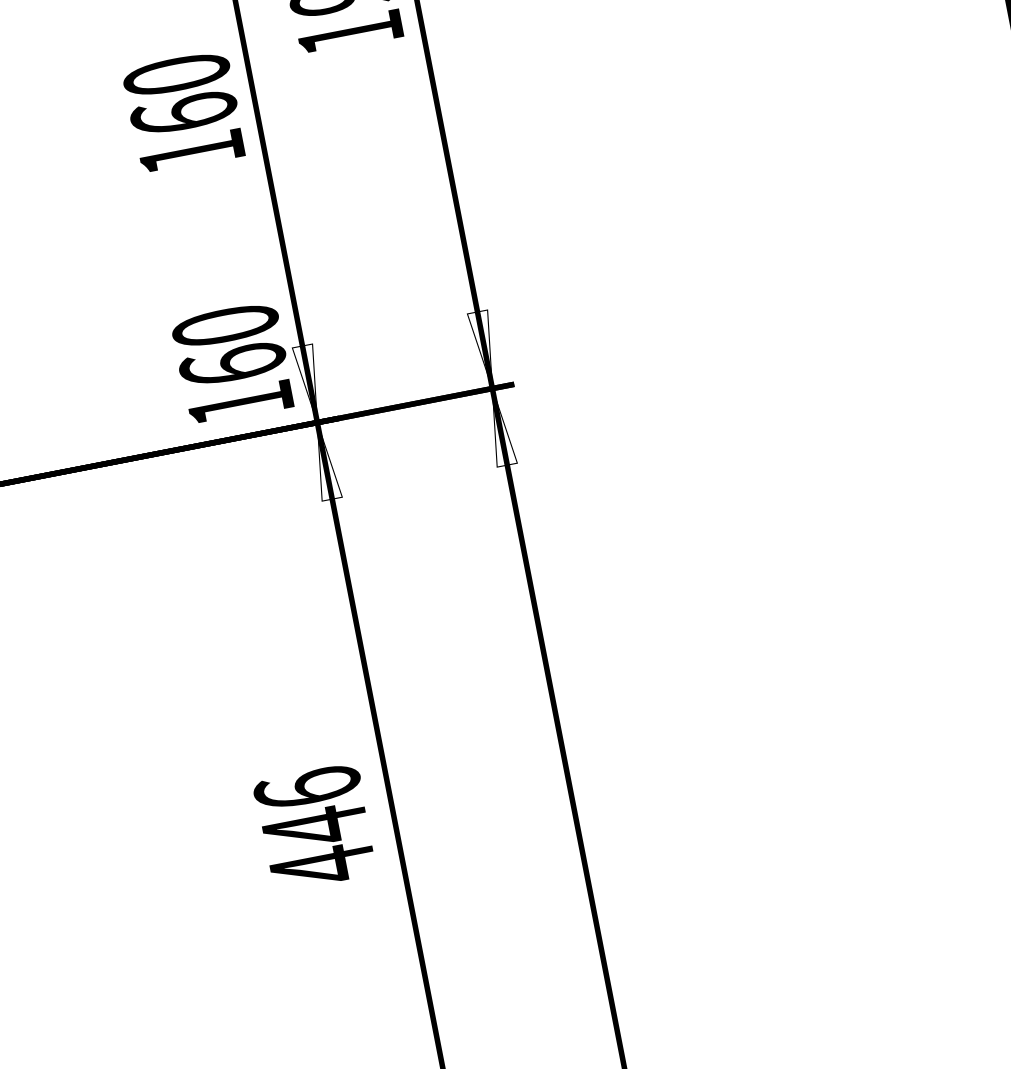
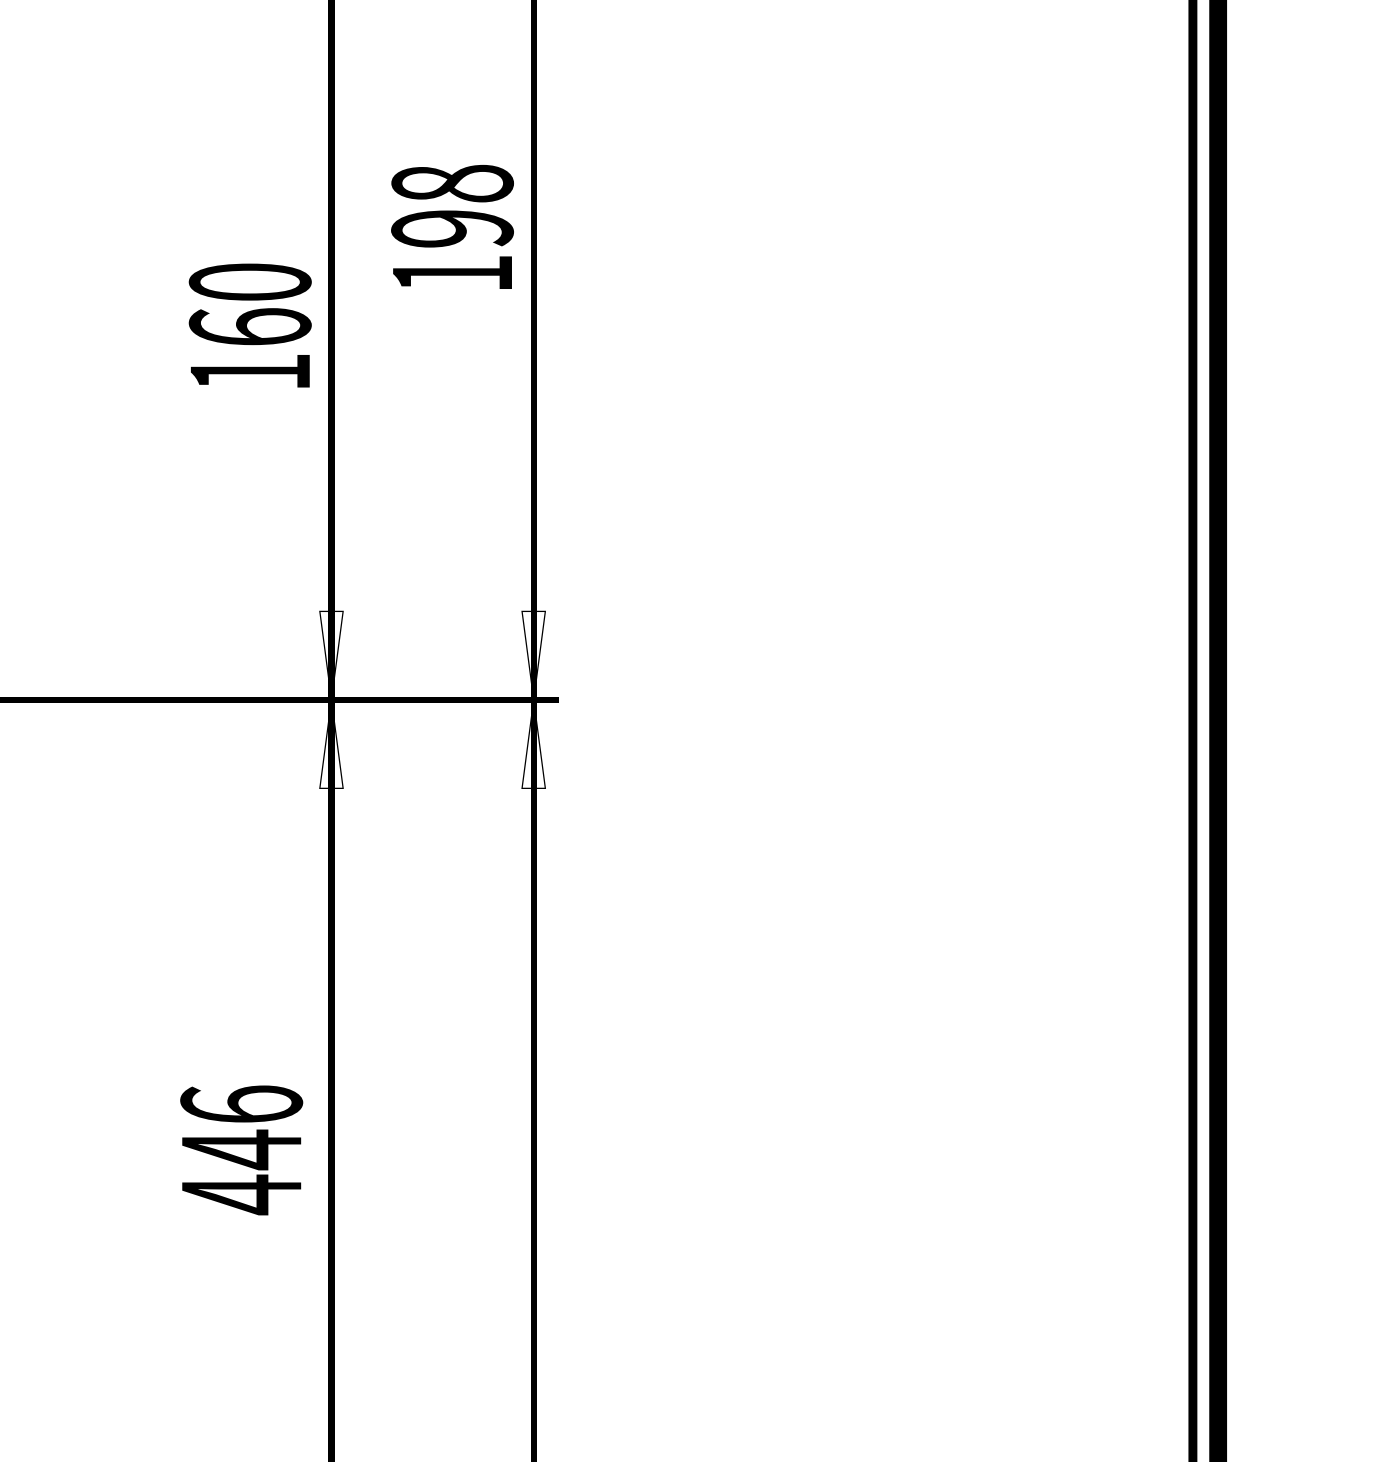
part: (232, 363) -> (249, 615), removed

